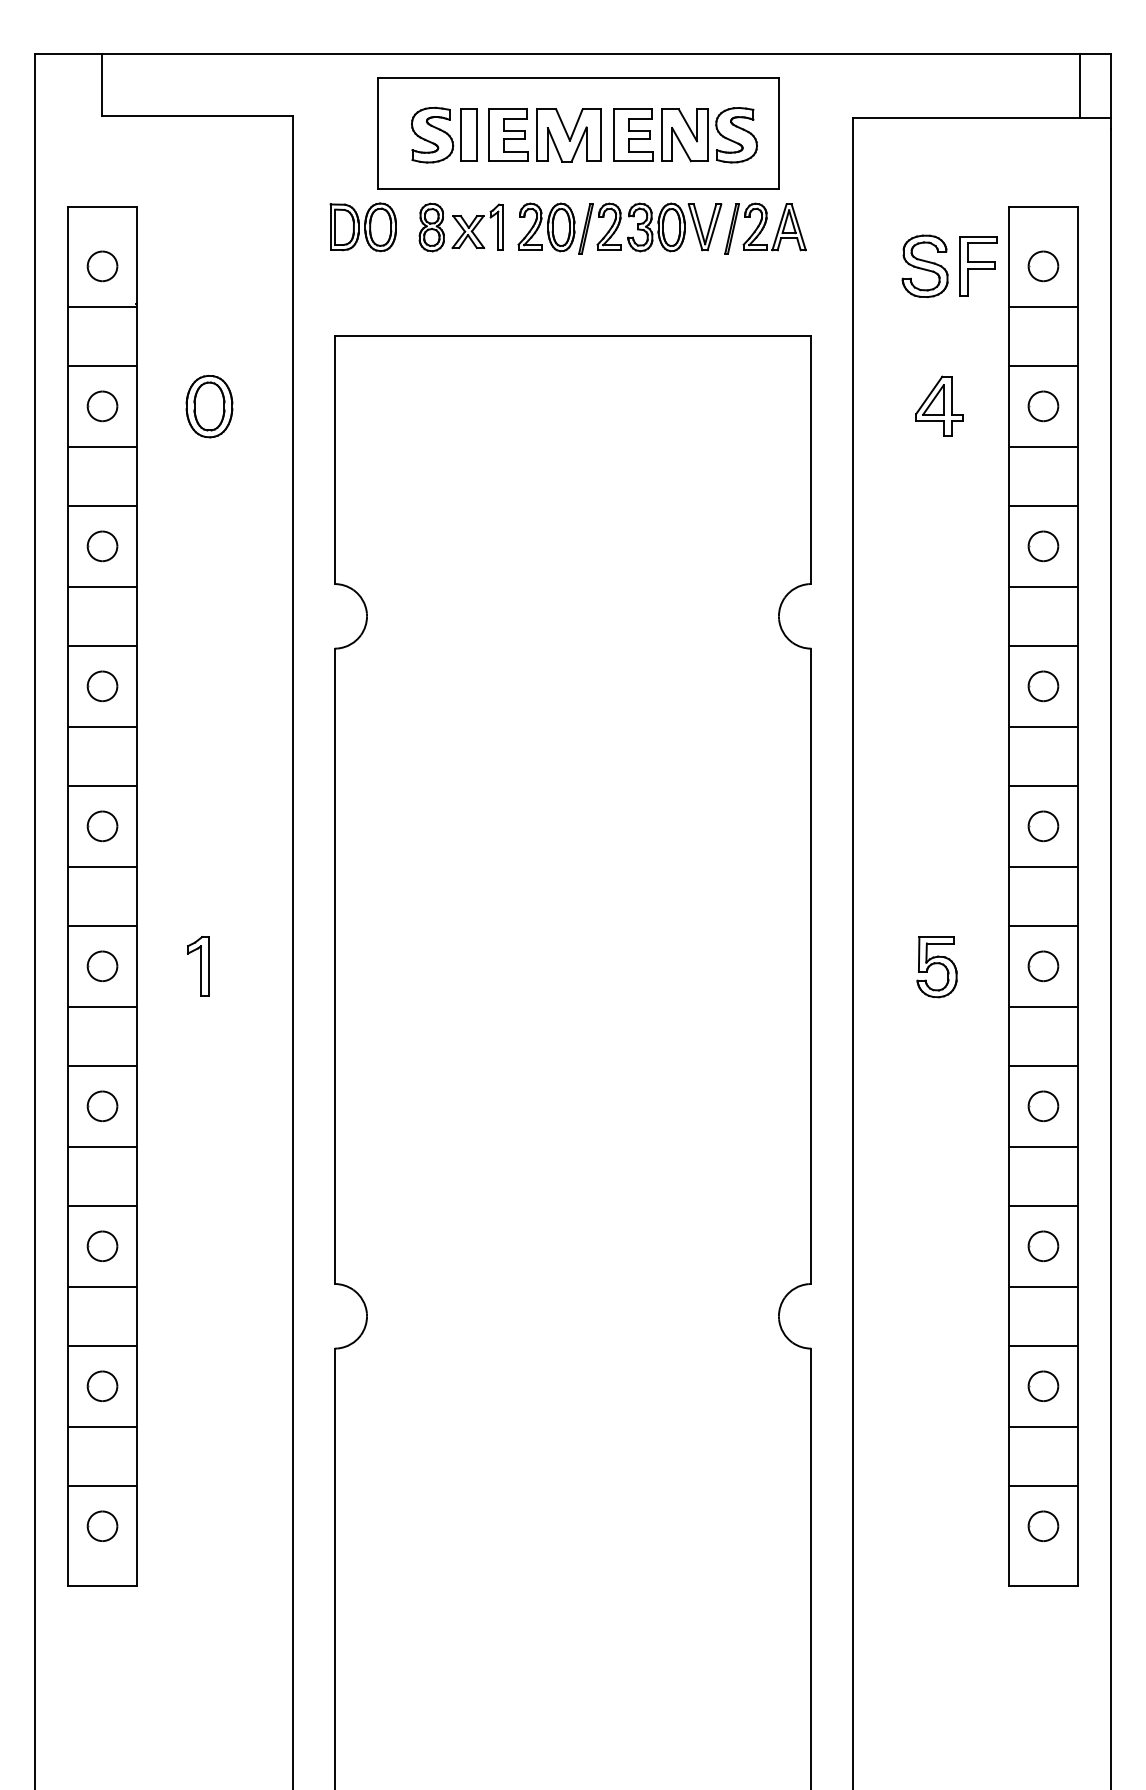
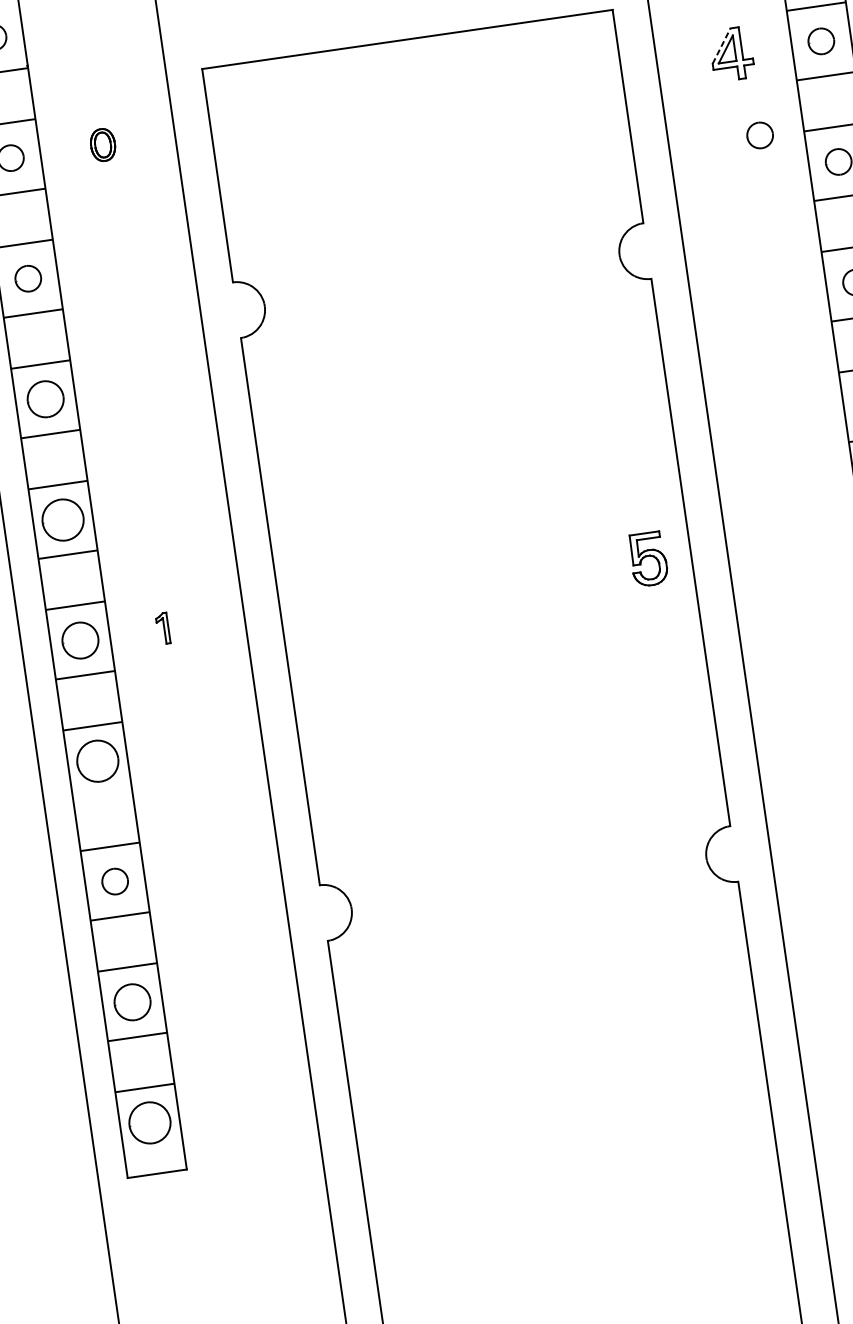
line: (929, 395) -> (721, 46), solid -> dashed
part: (209, 406) -> (103, 145), size x0.6
part: (958, 503) -> (760, 135), added
part: (102, 686) -> (45, 399), size x1.4
part: (102, 825) -> (62, 519), size x1.6
part: (102, 965) -> (80, 639), size x1.4
part: (198, 966) -> (163, 628), size x0.6
part: (936, 967) -> (648, 559), moved
part: (102, 1105) -> (97, 760), size x1.6
line: (102, 1146) -> (102, 795), removed
part: (102, 1385) -> (132, 1001), size x1.4
part: (102, 1525) -> (149, 1122), size x1.6

